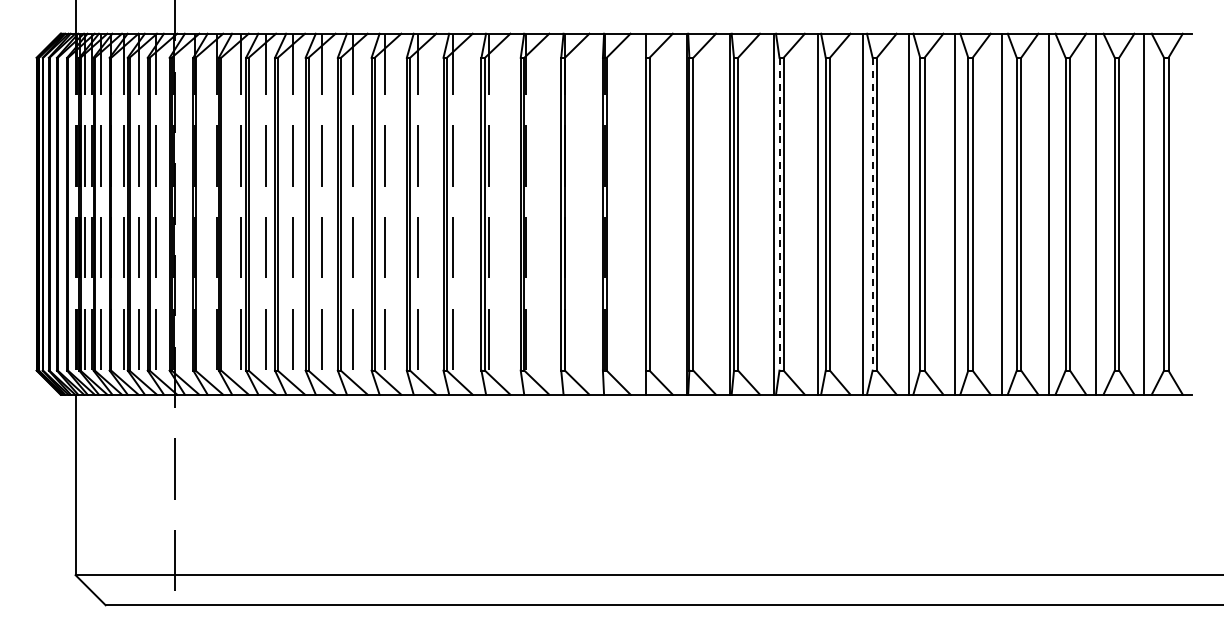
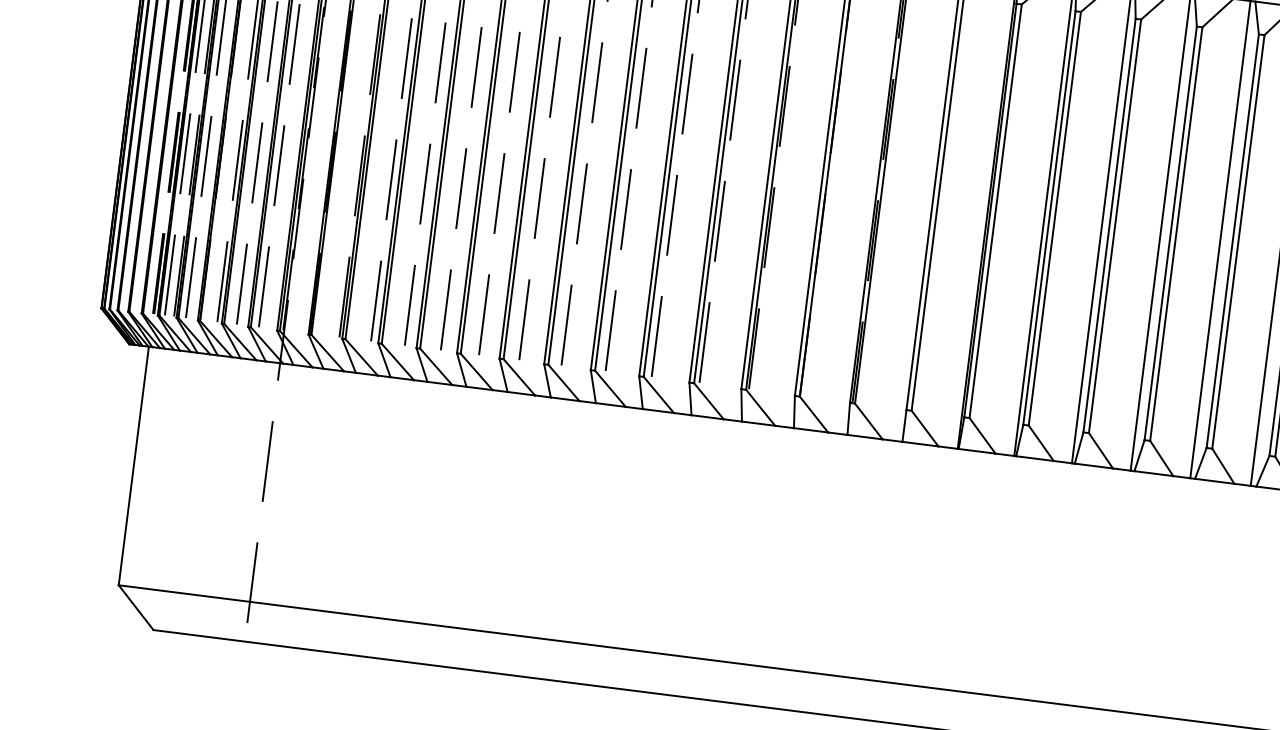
line: (779, 214) -> (1109, 225), dashed -> solid
line: (872, 214) -> (1232, 241), dashed -> solid

